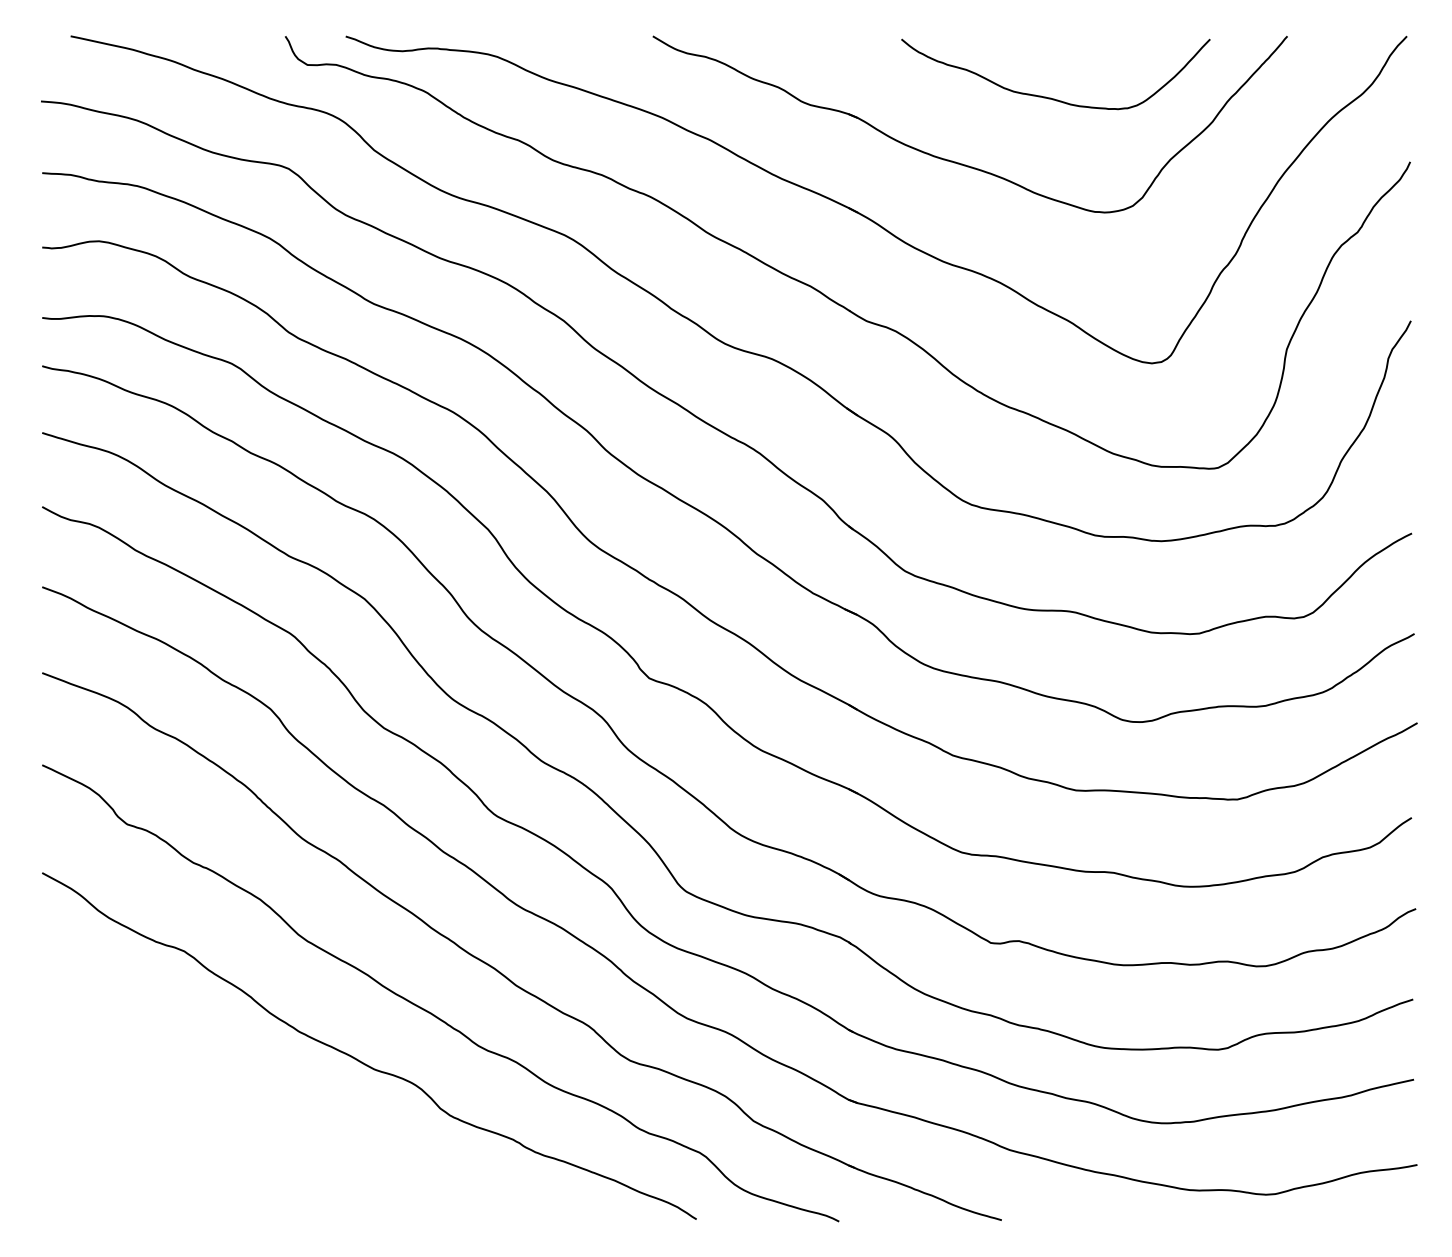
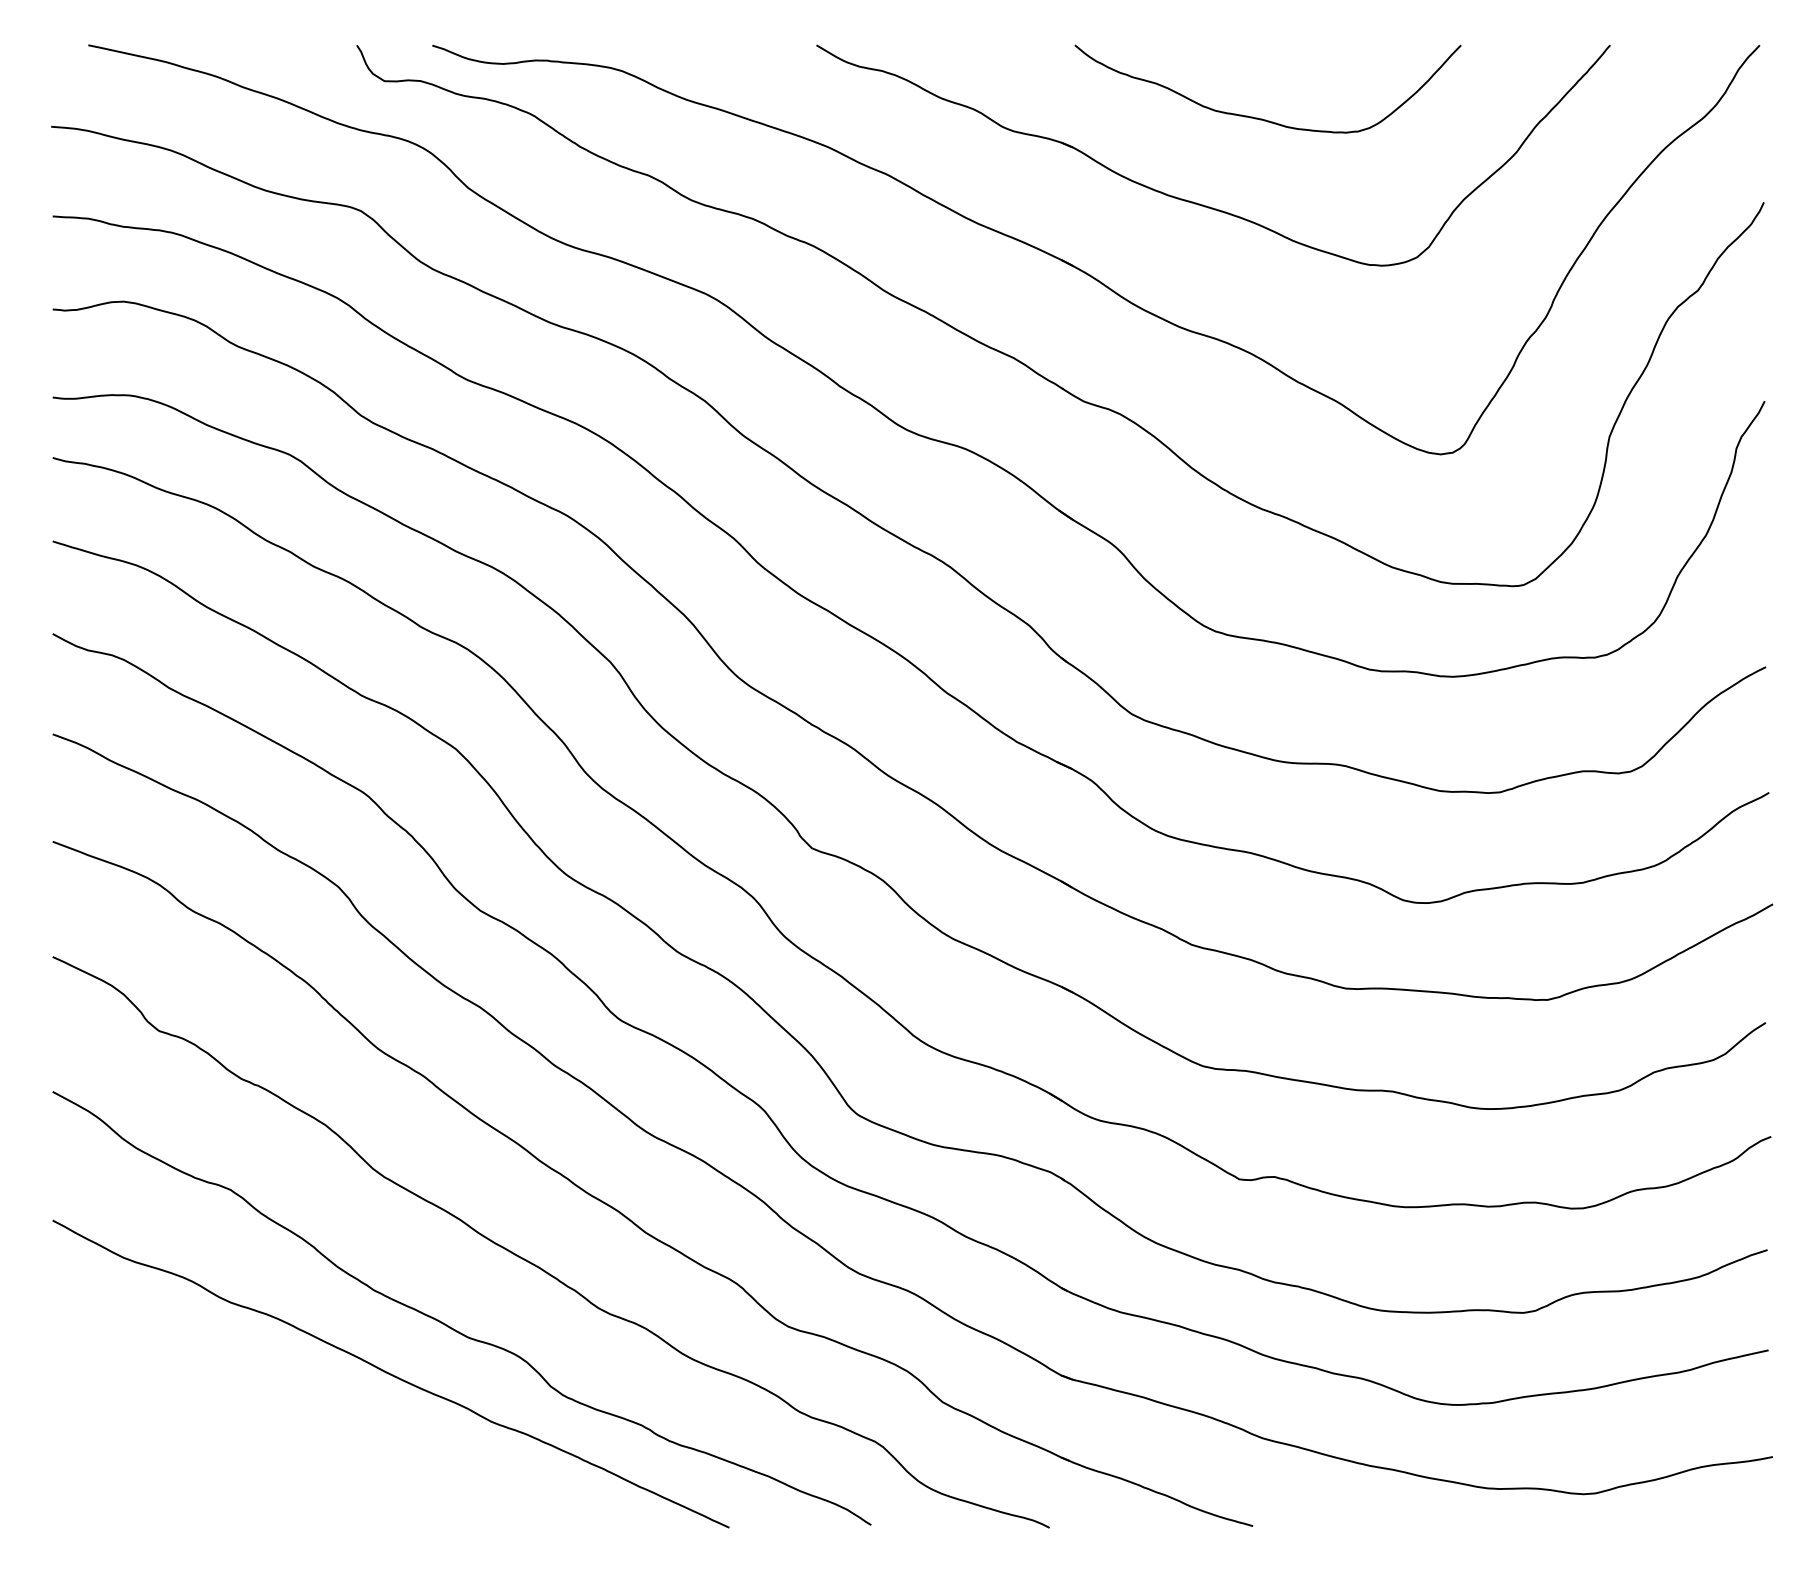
curve: (1051, 97) -> (1262, 118), moved
curve: (312, 1098) -> (390, 1373), added

